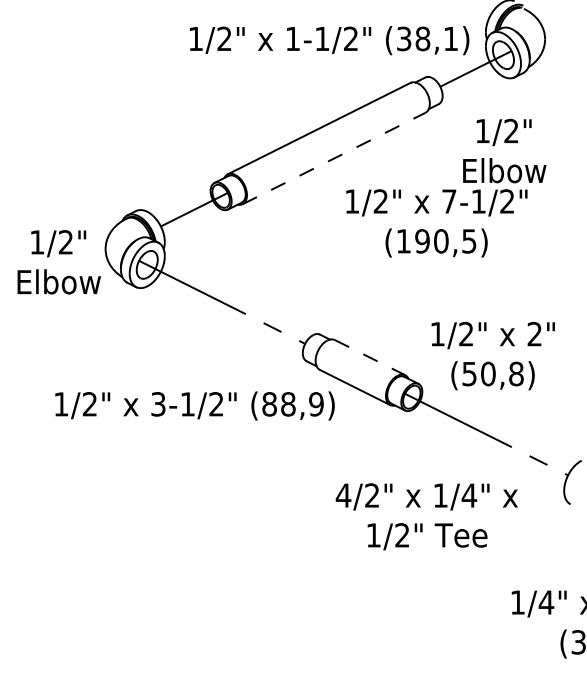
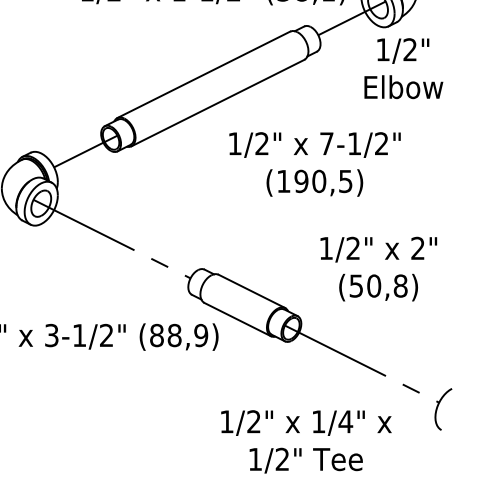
text: (504, 150) -> (403, 68), moved
line: (334, 158) -> (218, 103), dashed -> solid
text: (492, 356) -> (378, 269), moved
line: (370, 357) -> (252, 291), dashed -> solid
text: (343, 495) -> (226, 421), 4/2" -> 1/2"

